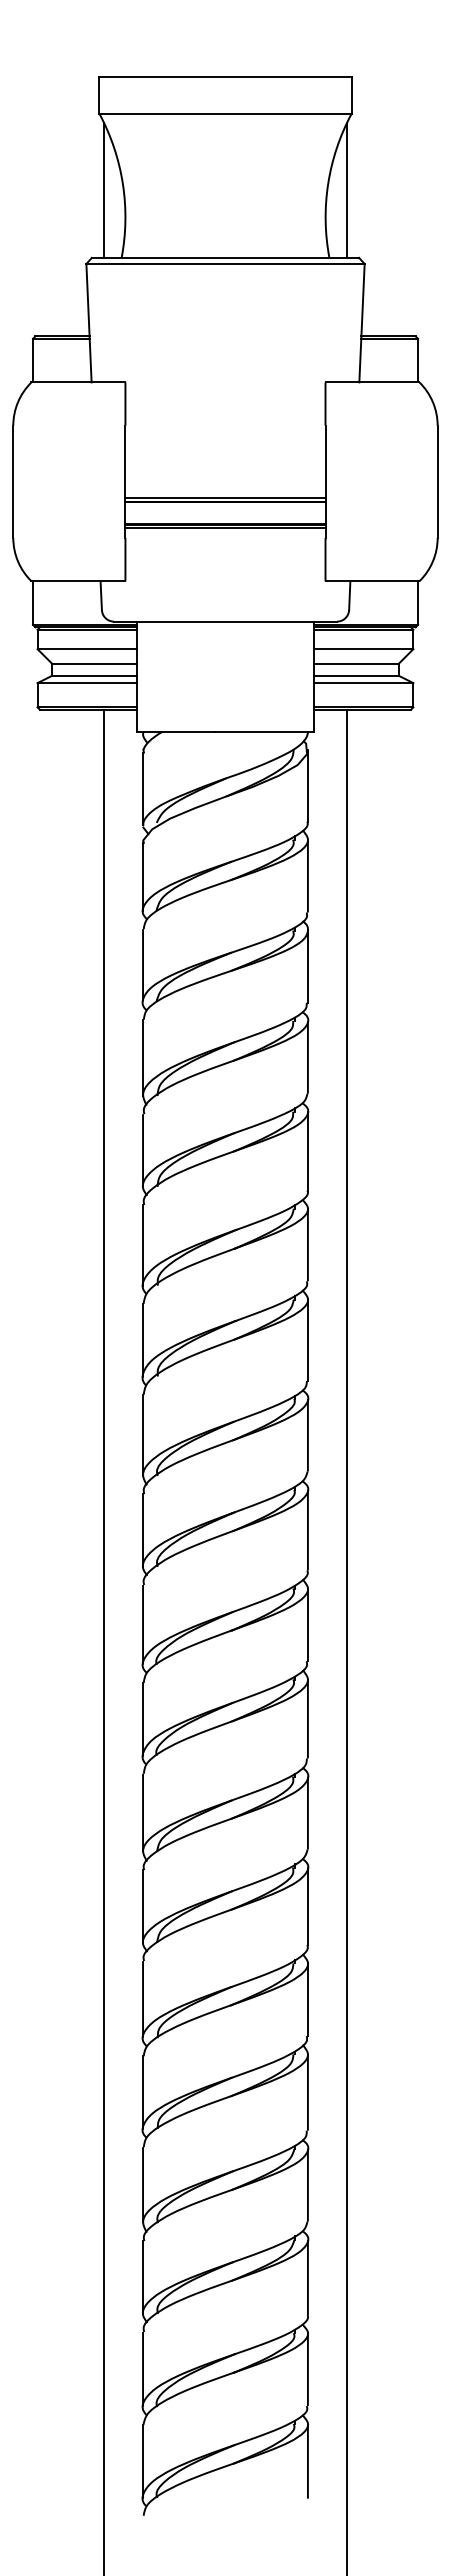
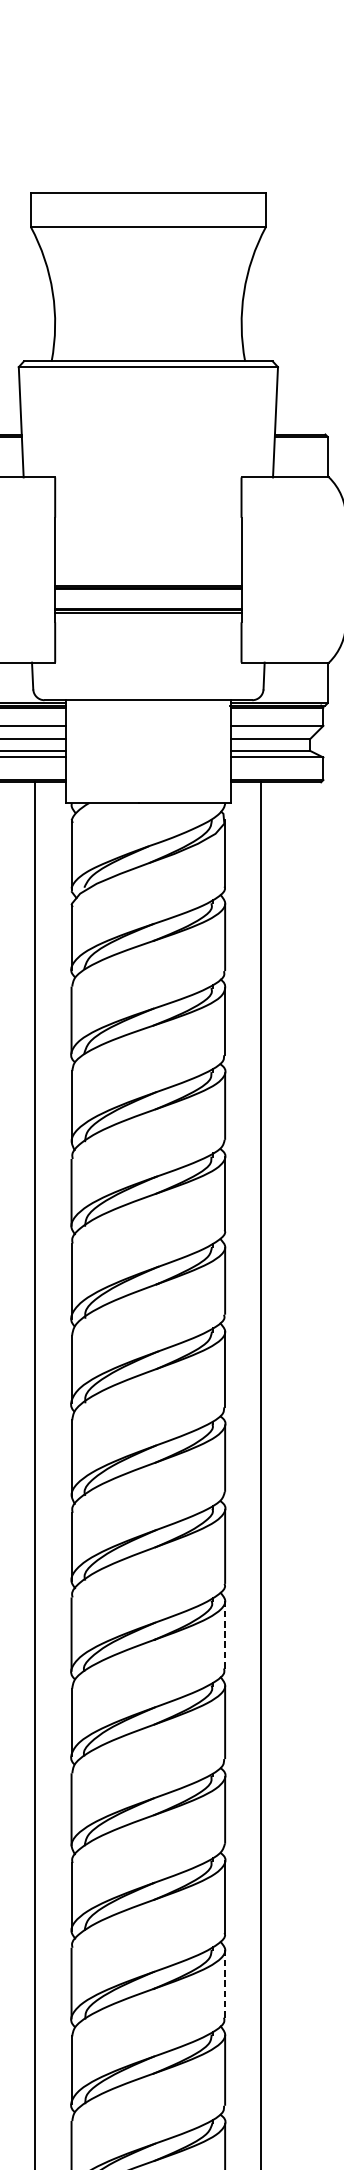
line: (104, 190) -> (35, 298), removed
line: (346, 190) -> (261, 298), removed
line: (307, 1624) -> (224, 1634), solid -> dashed
line: (307, 1999) -> (224, 1983), solid -> dashed

